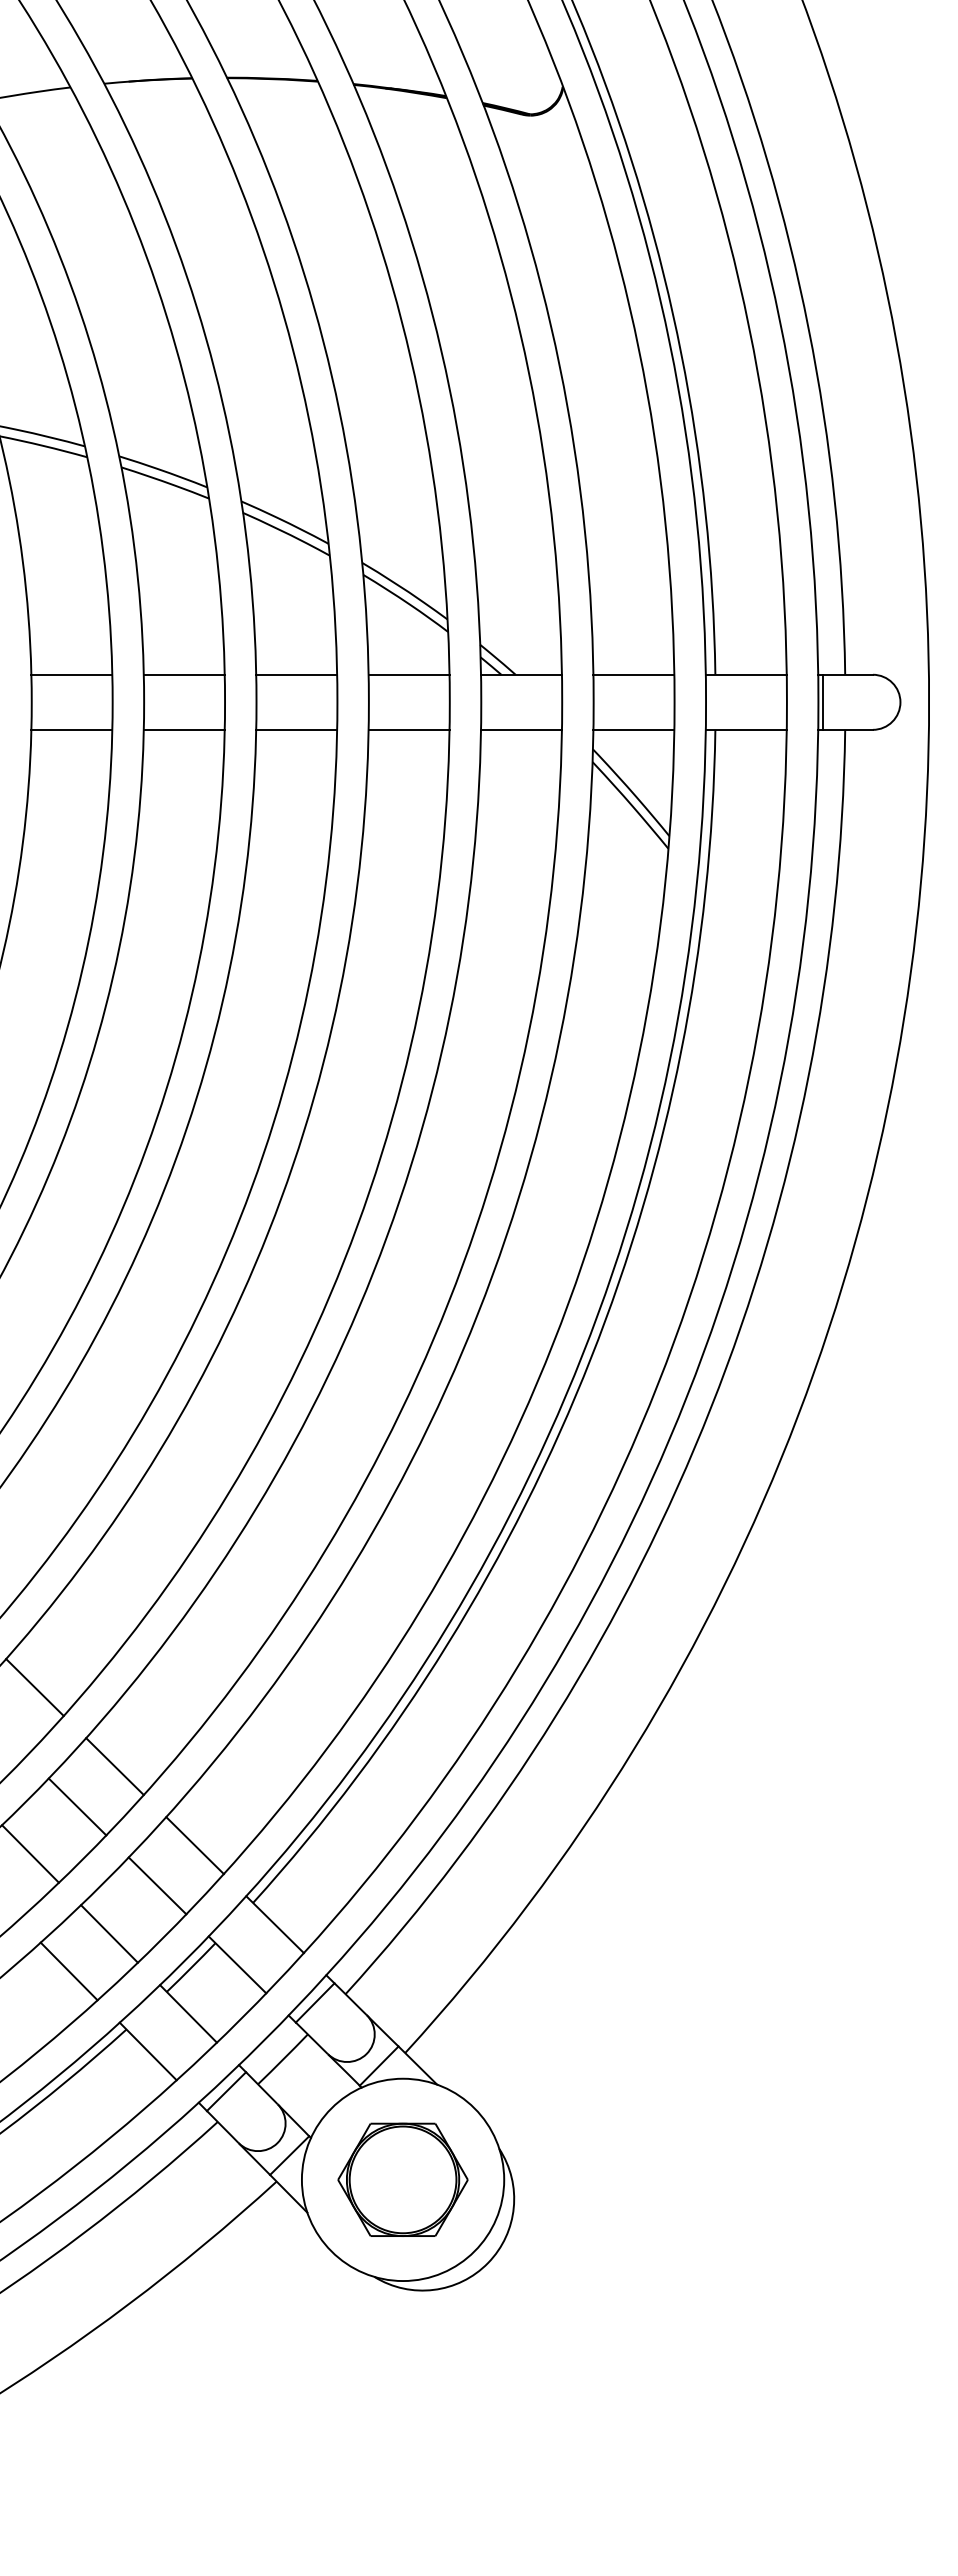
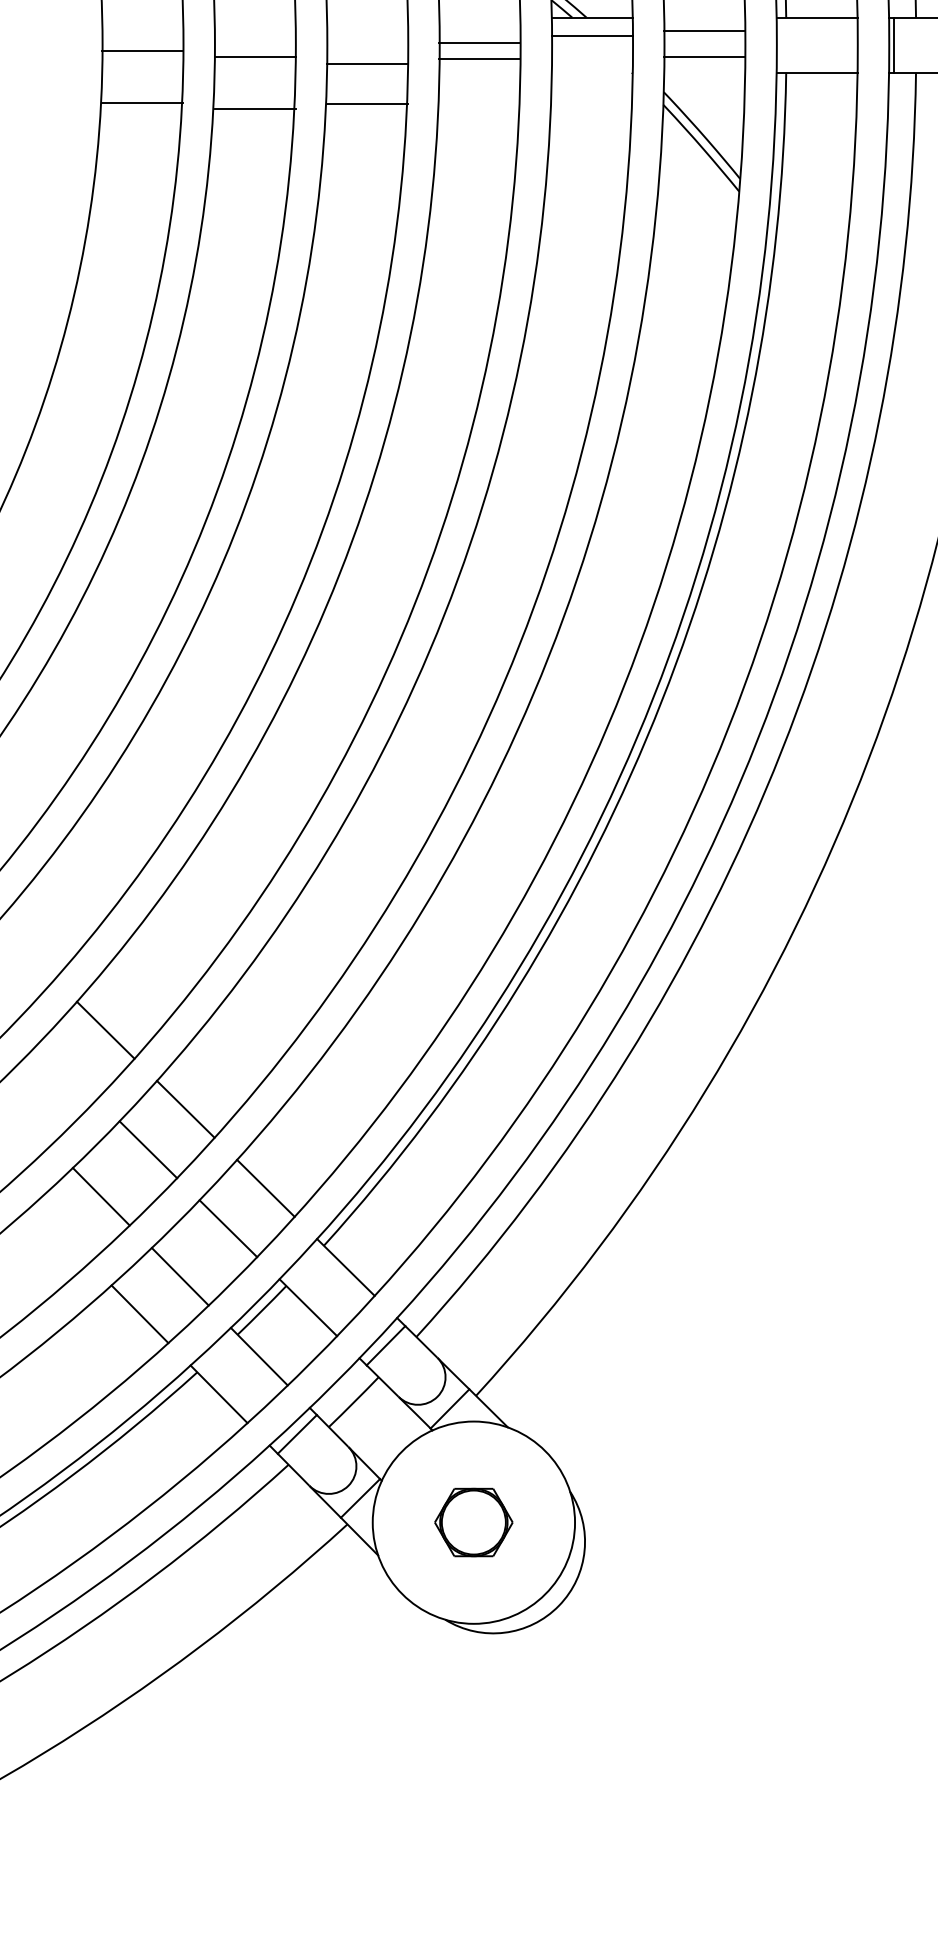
line: (71, 674) -> (142, 50), moved
line: (183, 674) -> (254, 56), moved
line: (296, 674) -> (367, 63), moved
line: (408, 674) -> (479, 58), moved
line: (633, 674) -> (704, 56), moved
line: (71, 729) -> (142, 102), moved
line: (183, 729) -> (254, 108), moved
line: (296, 729) -> (367, 103), moved
line: (408, 729) -> (479, 42), moved
line: (521, 729) -> (592, 35), moved
line: (633, 729) -> (704, 30), moved
part: (402, 2179) -> (473, 1522), size x0.6

